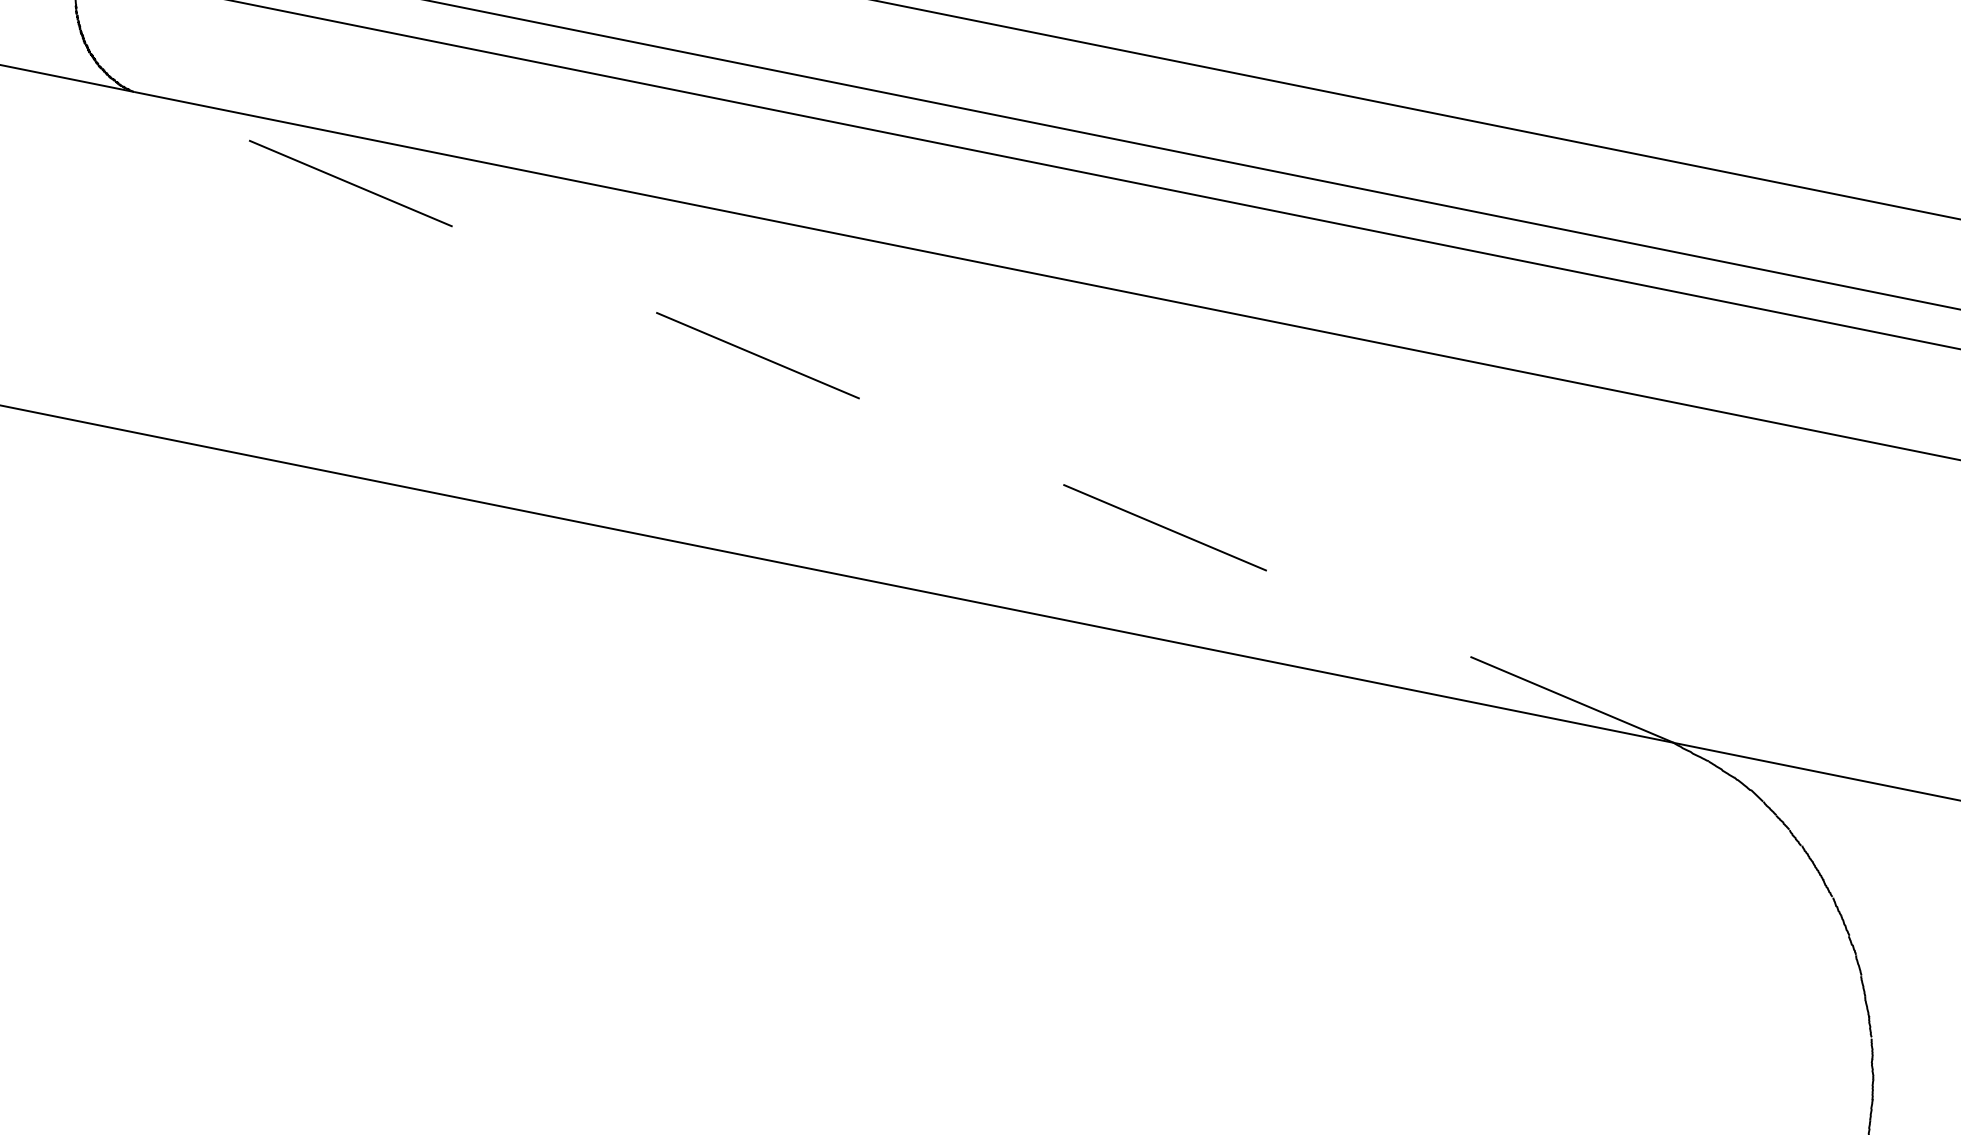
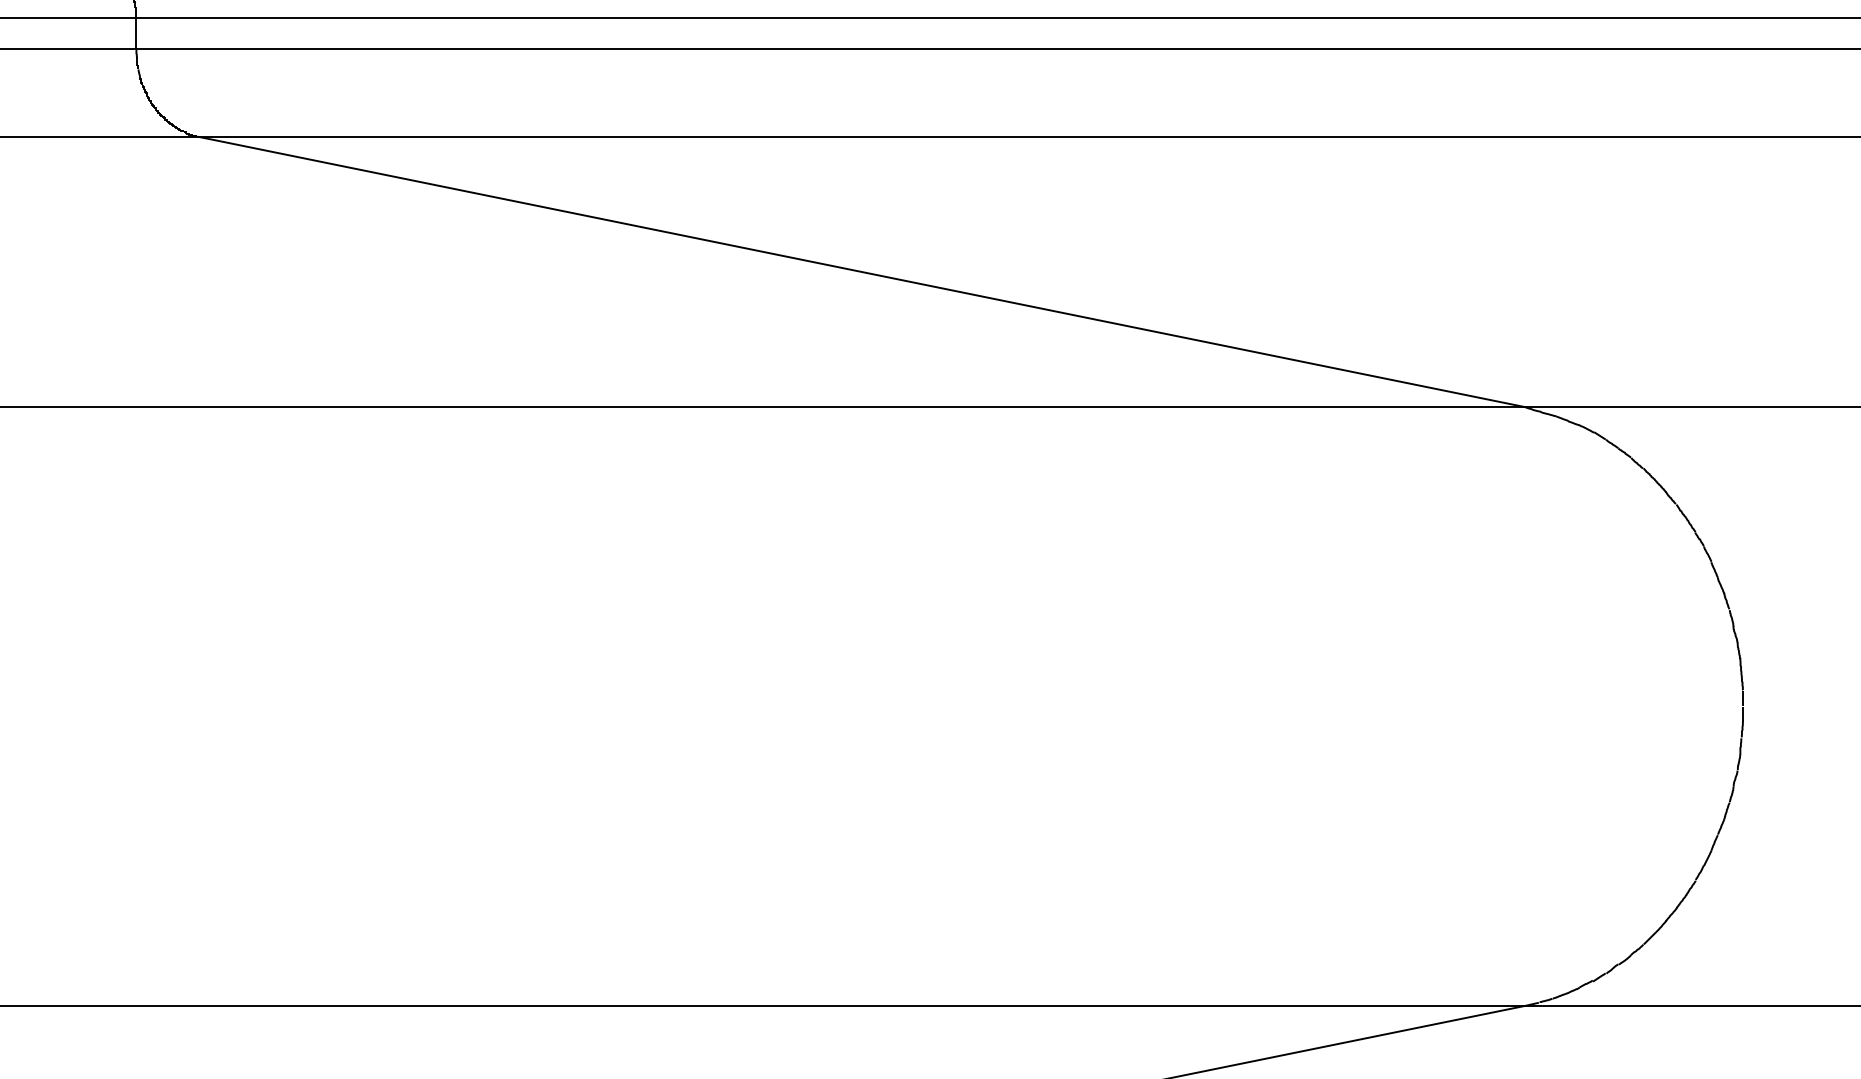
line: (903, 417) -> (862, 272), dashed -> solid

